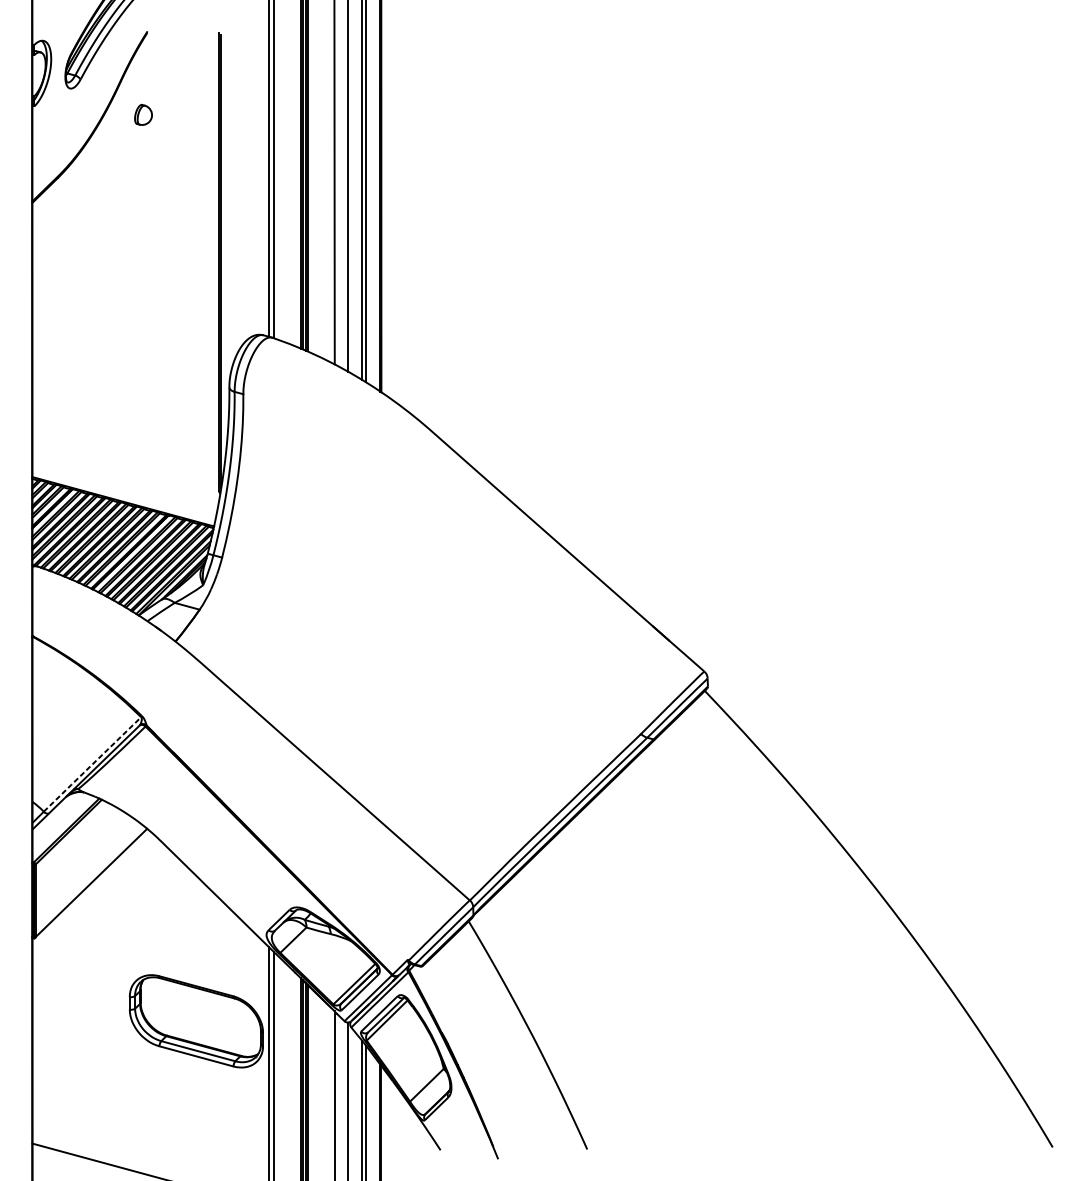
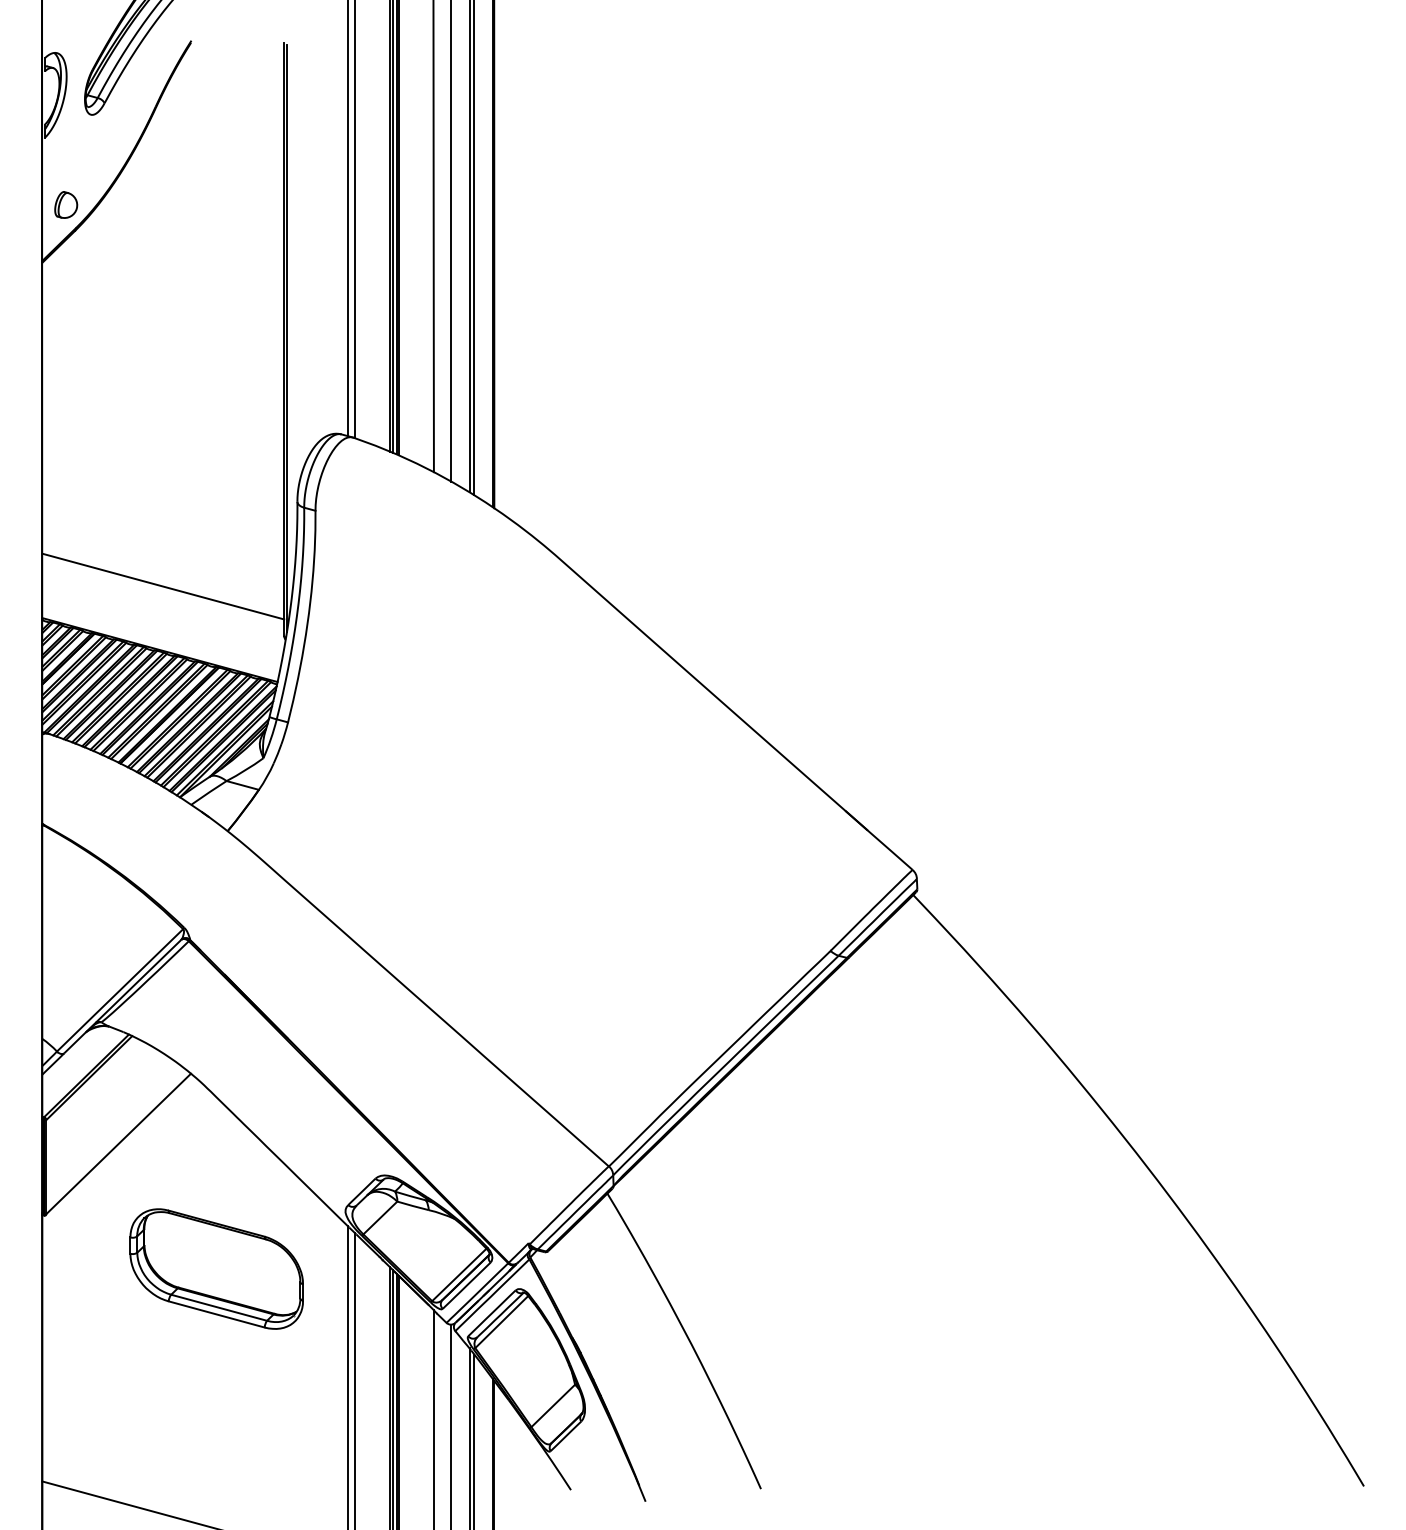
part: (143, 114) -> (66, 204), moved
line: (126, 452) -> (163, 586), added
line: (92, 765) -> (119, 991), dashed -> solid
part: (196, 1020) -> (216, 1268), moved

